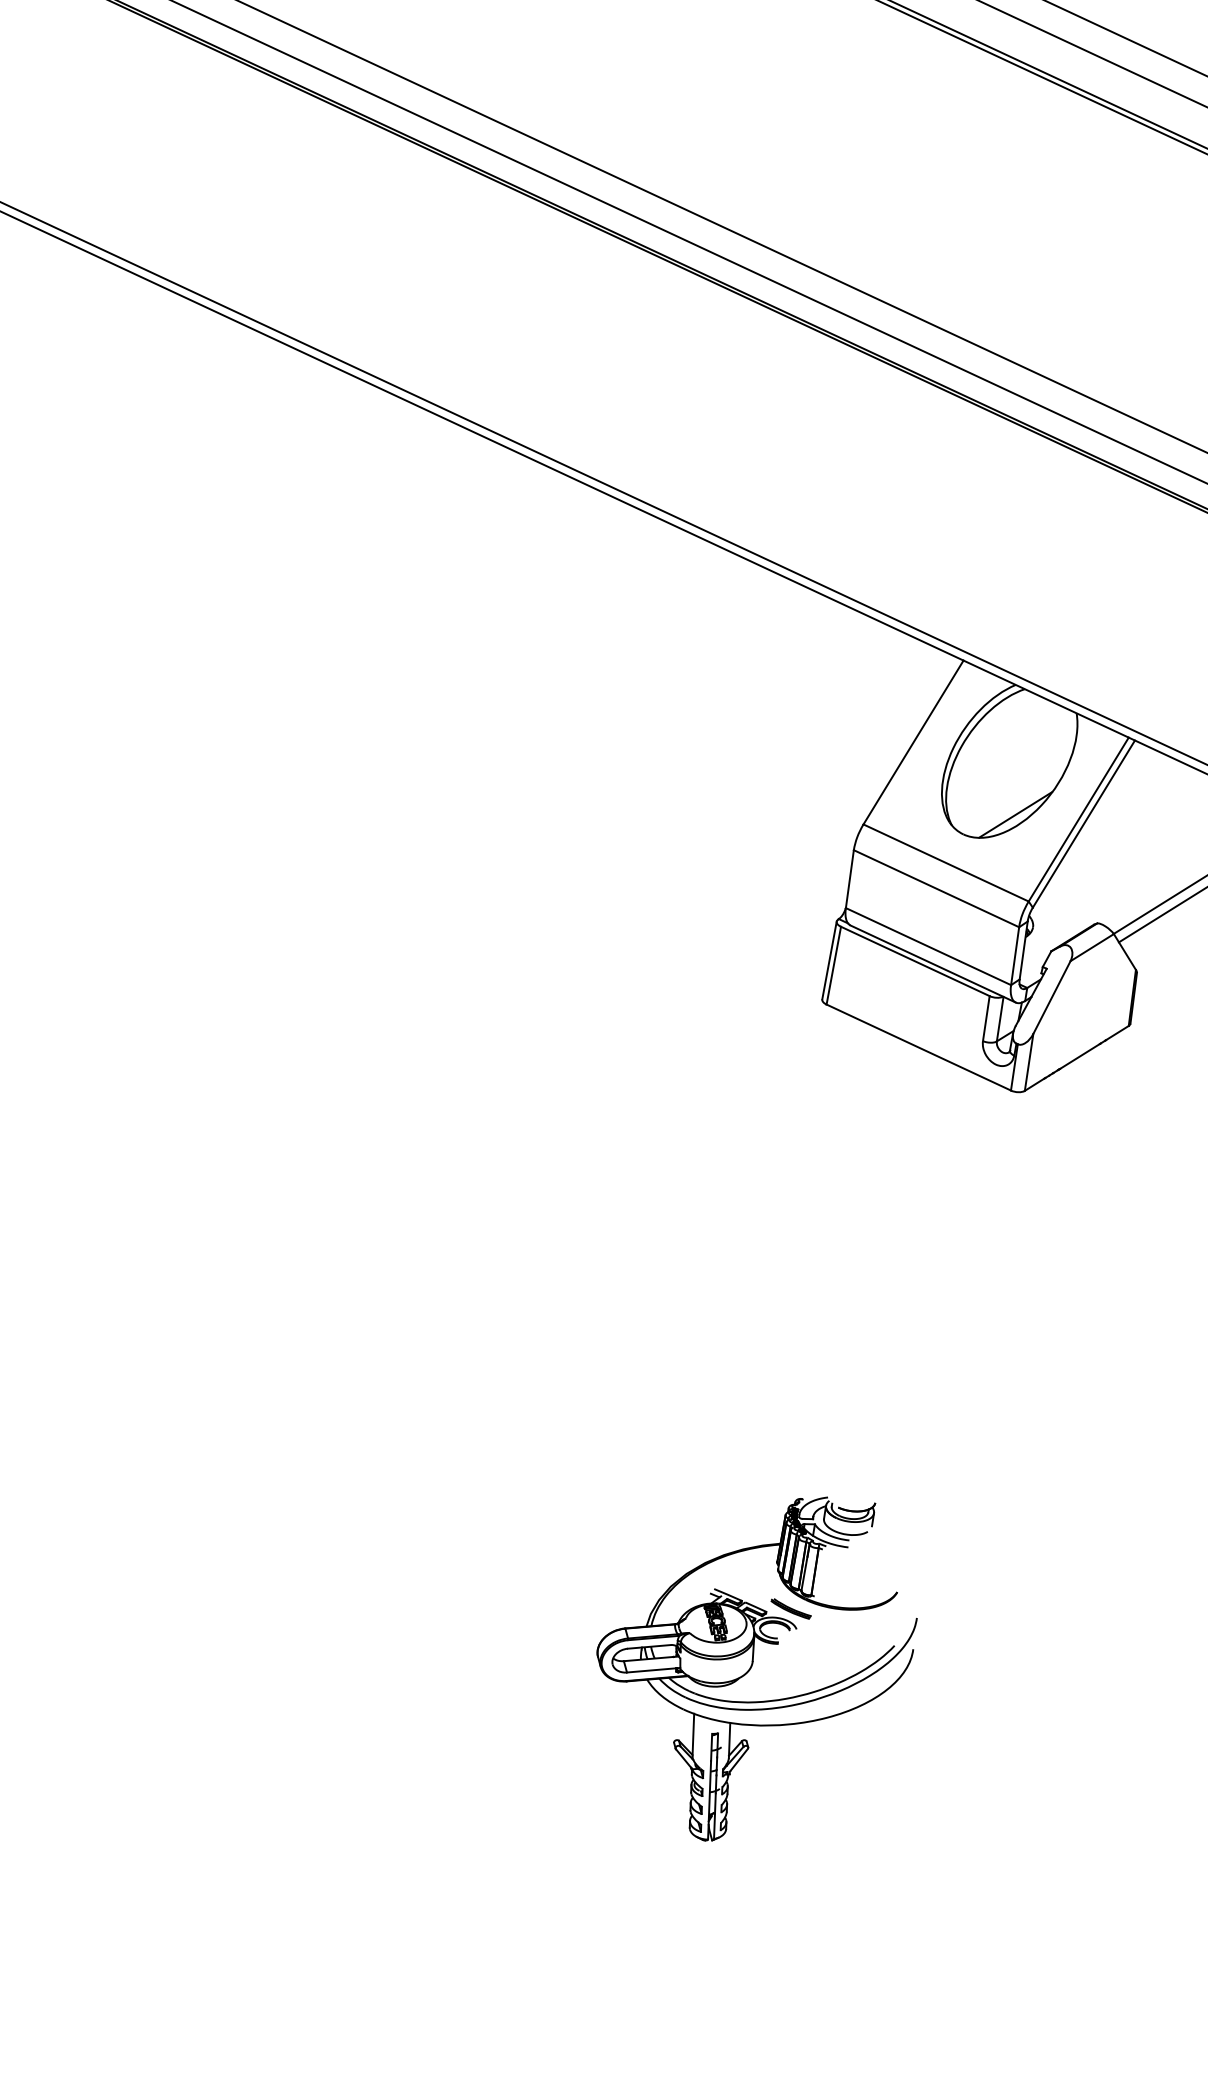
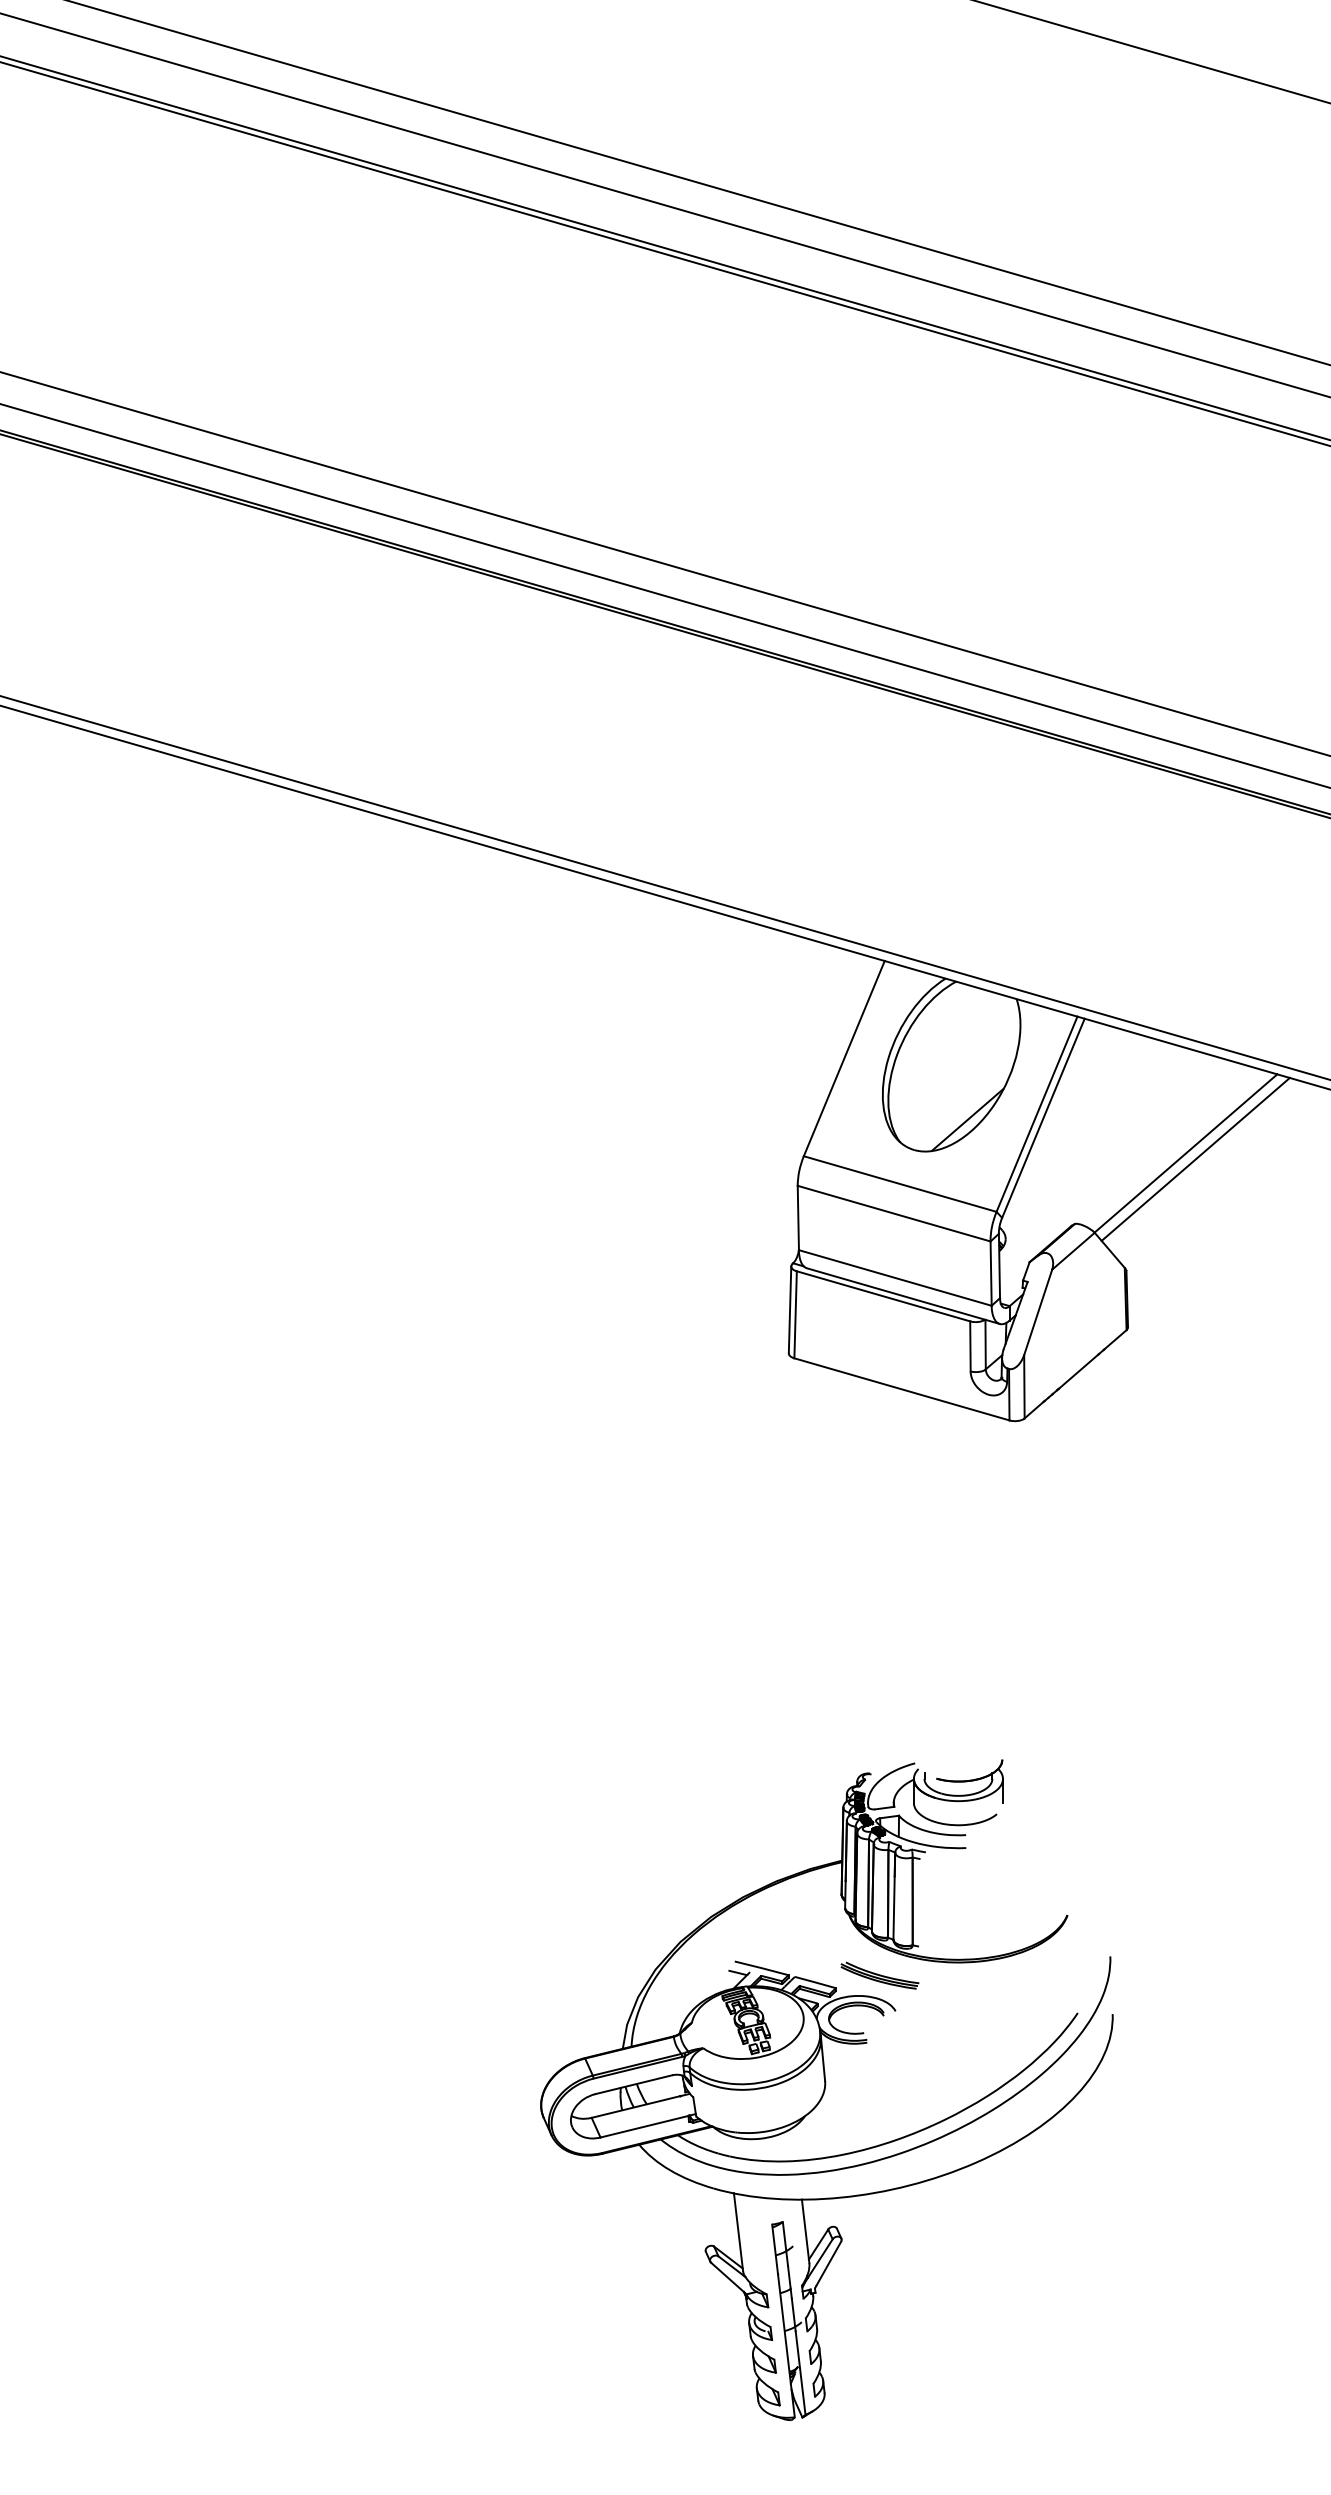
part: (752, 1665) -> (826, 2089), size x1.67

